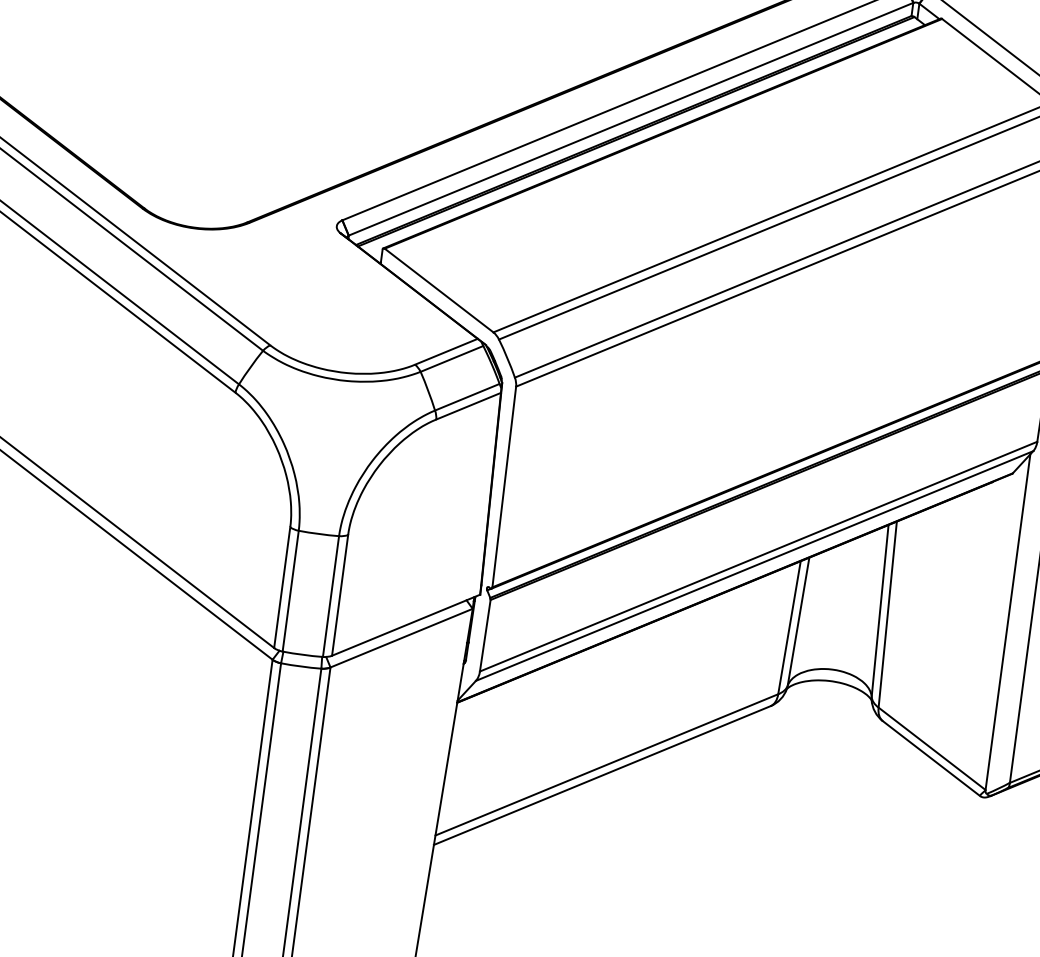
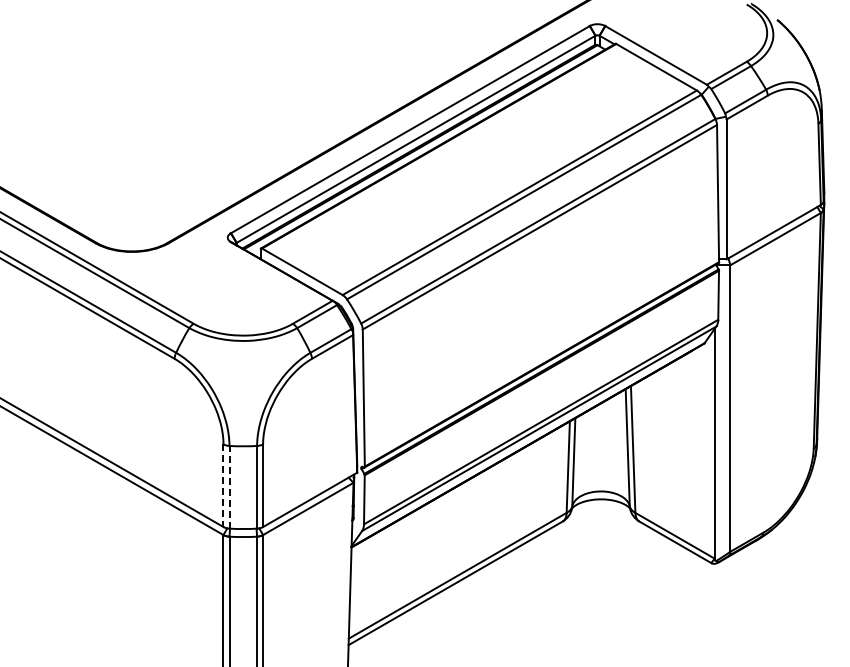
line: (282, 588) -> (223, 486), solid -> dashed
line: (290, 589) -> (229, 486), solid -> dashed

